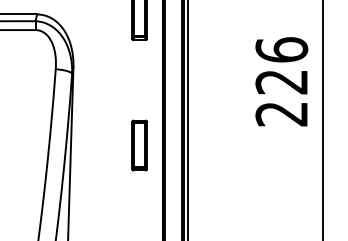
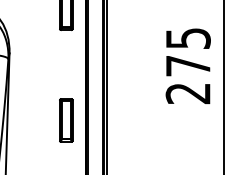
text: (281, 65) -> (187, 51), 226 -> 275

